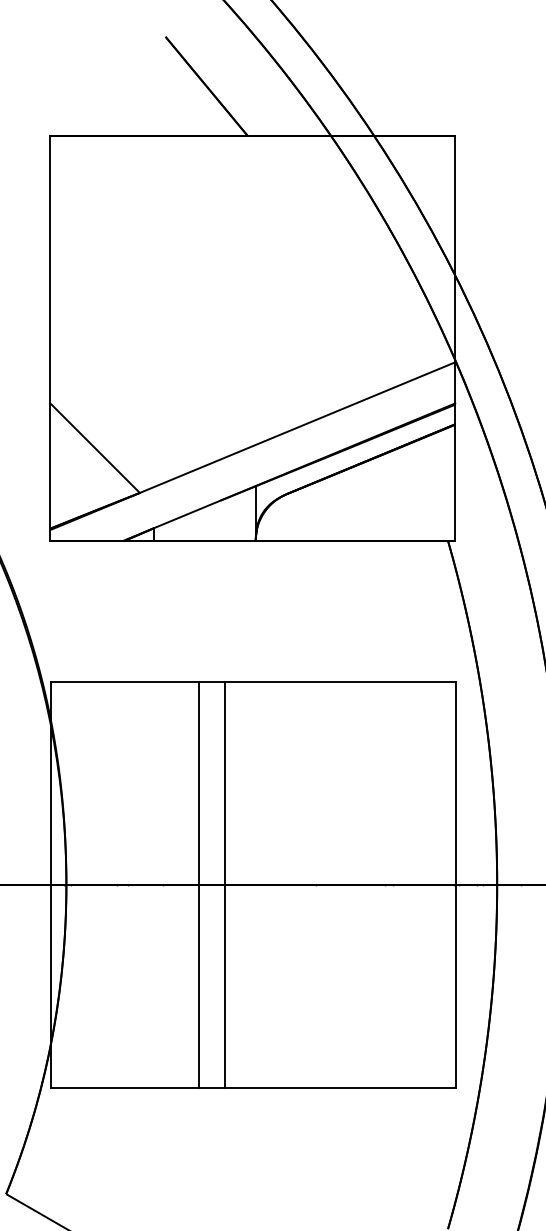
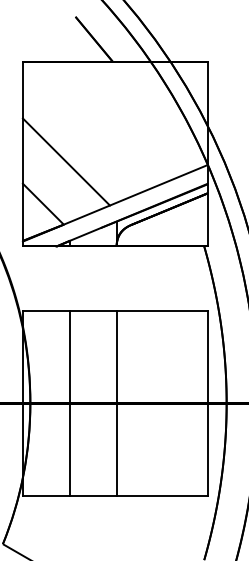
line: (143, 354) -> (65, 161), added
line: (198, 885) -> (116, 403), moved
line: (224, 885) -> (70, 403), moved

